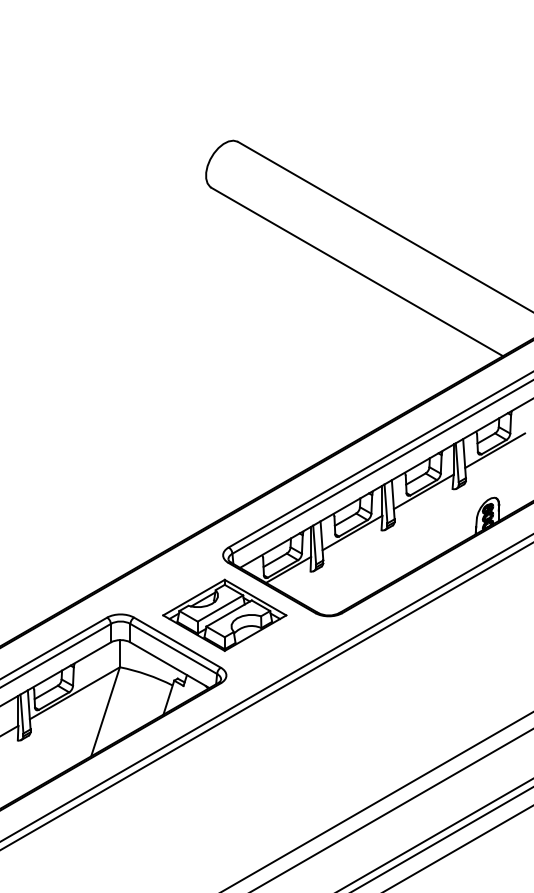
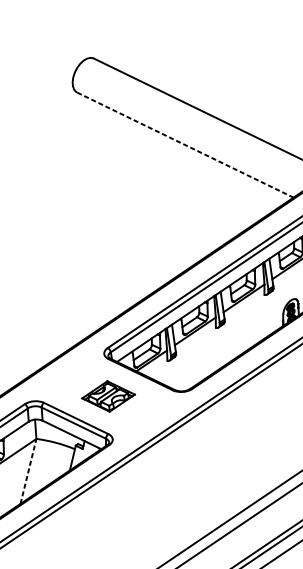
line: (357, 272) -> (185, 145), solid -> dashed
part: (224, 614) -> (108, 395), size x0.6
line: (105, 711) -> (28, 471), solid -> dashed

